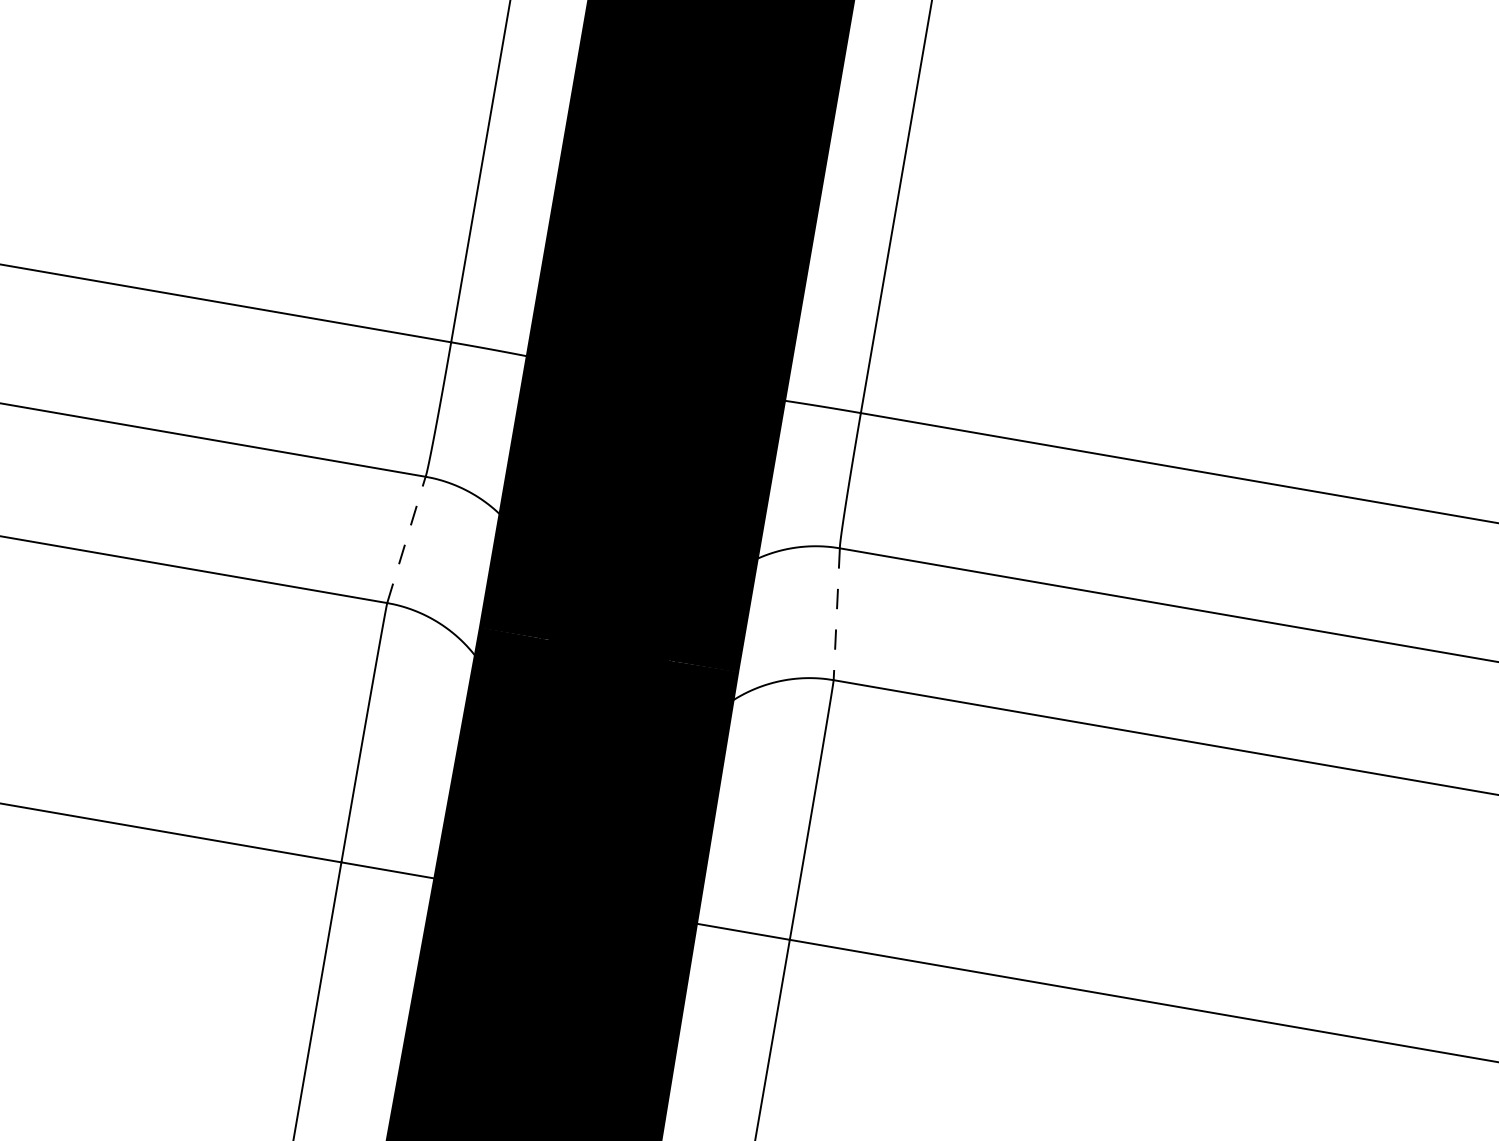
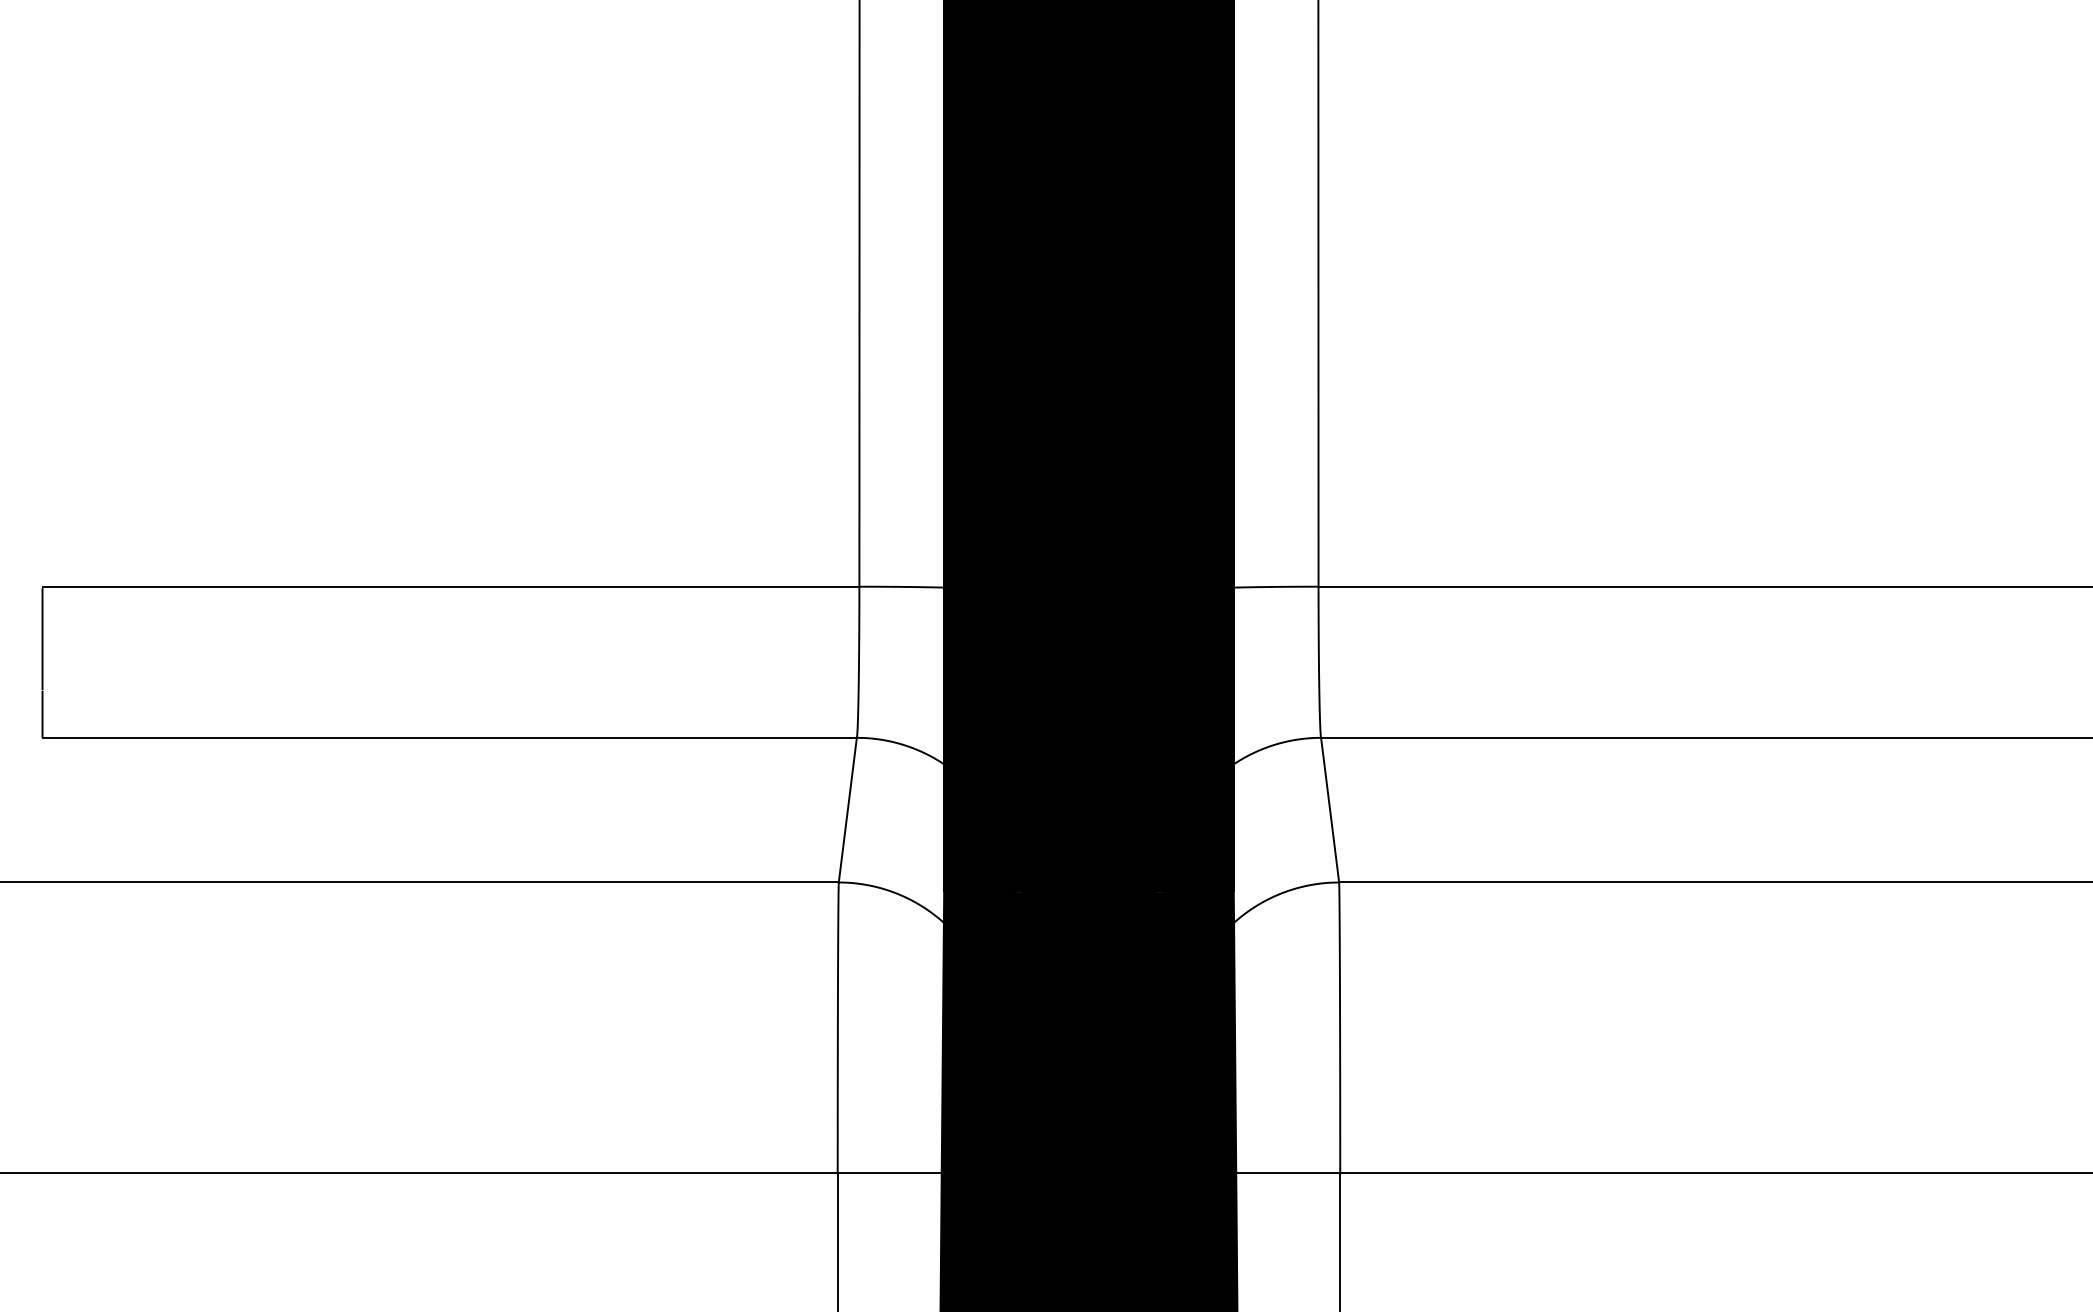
line: (406, 540) -> (847, 810), dashed -> solid
line: (837, 614) -> (1330, 810), dashed -> solid

